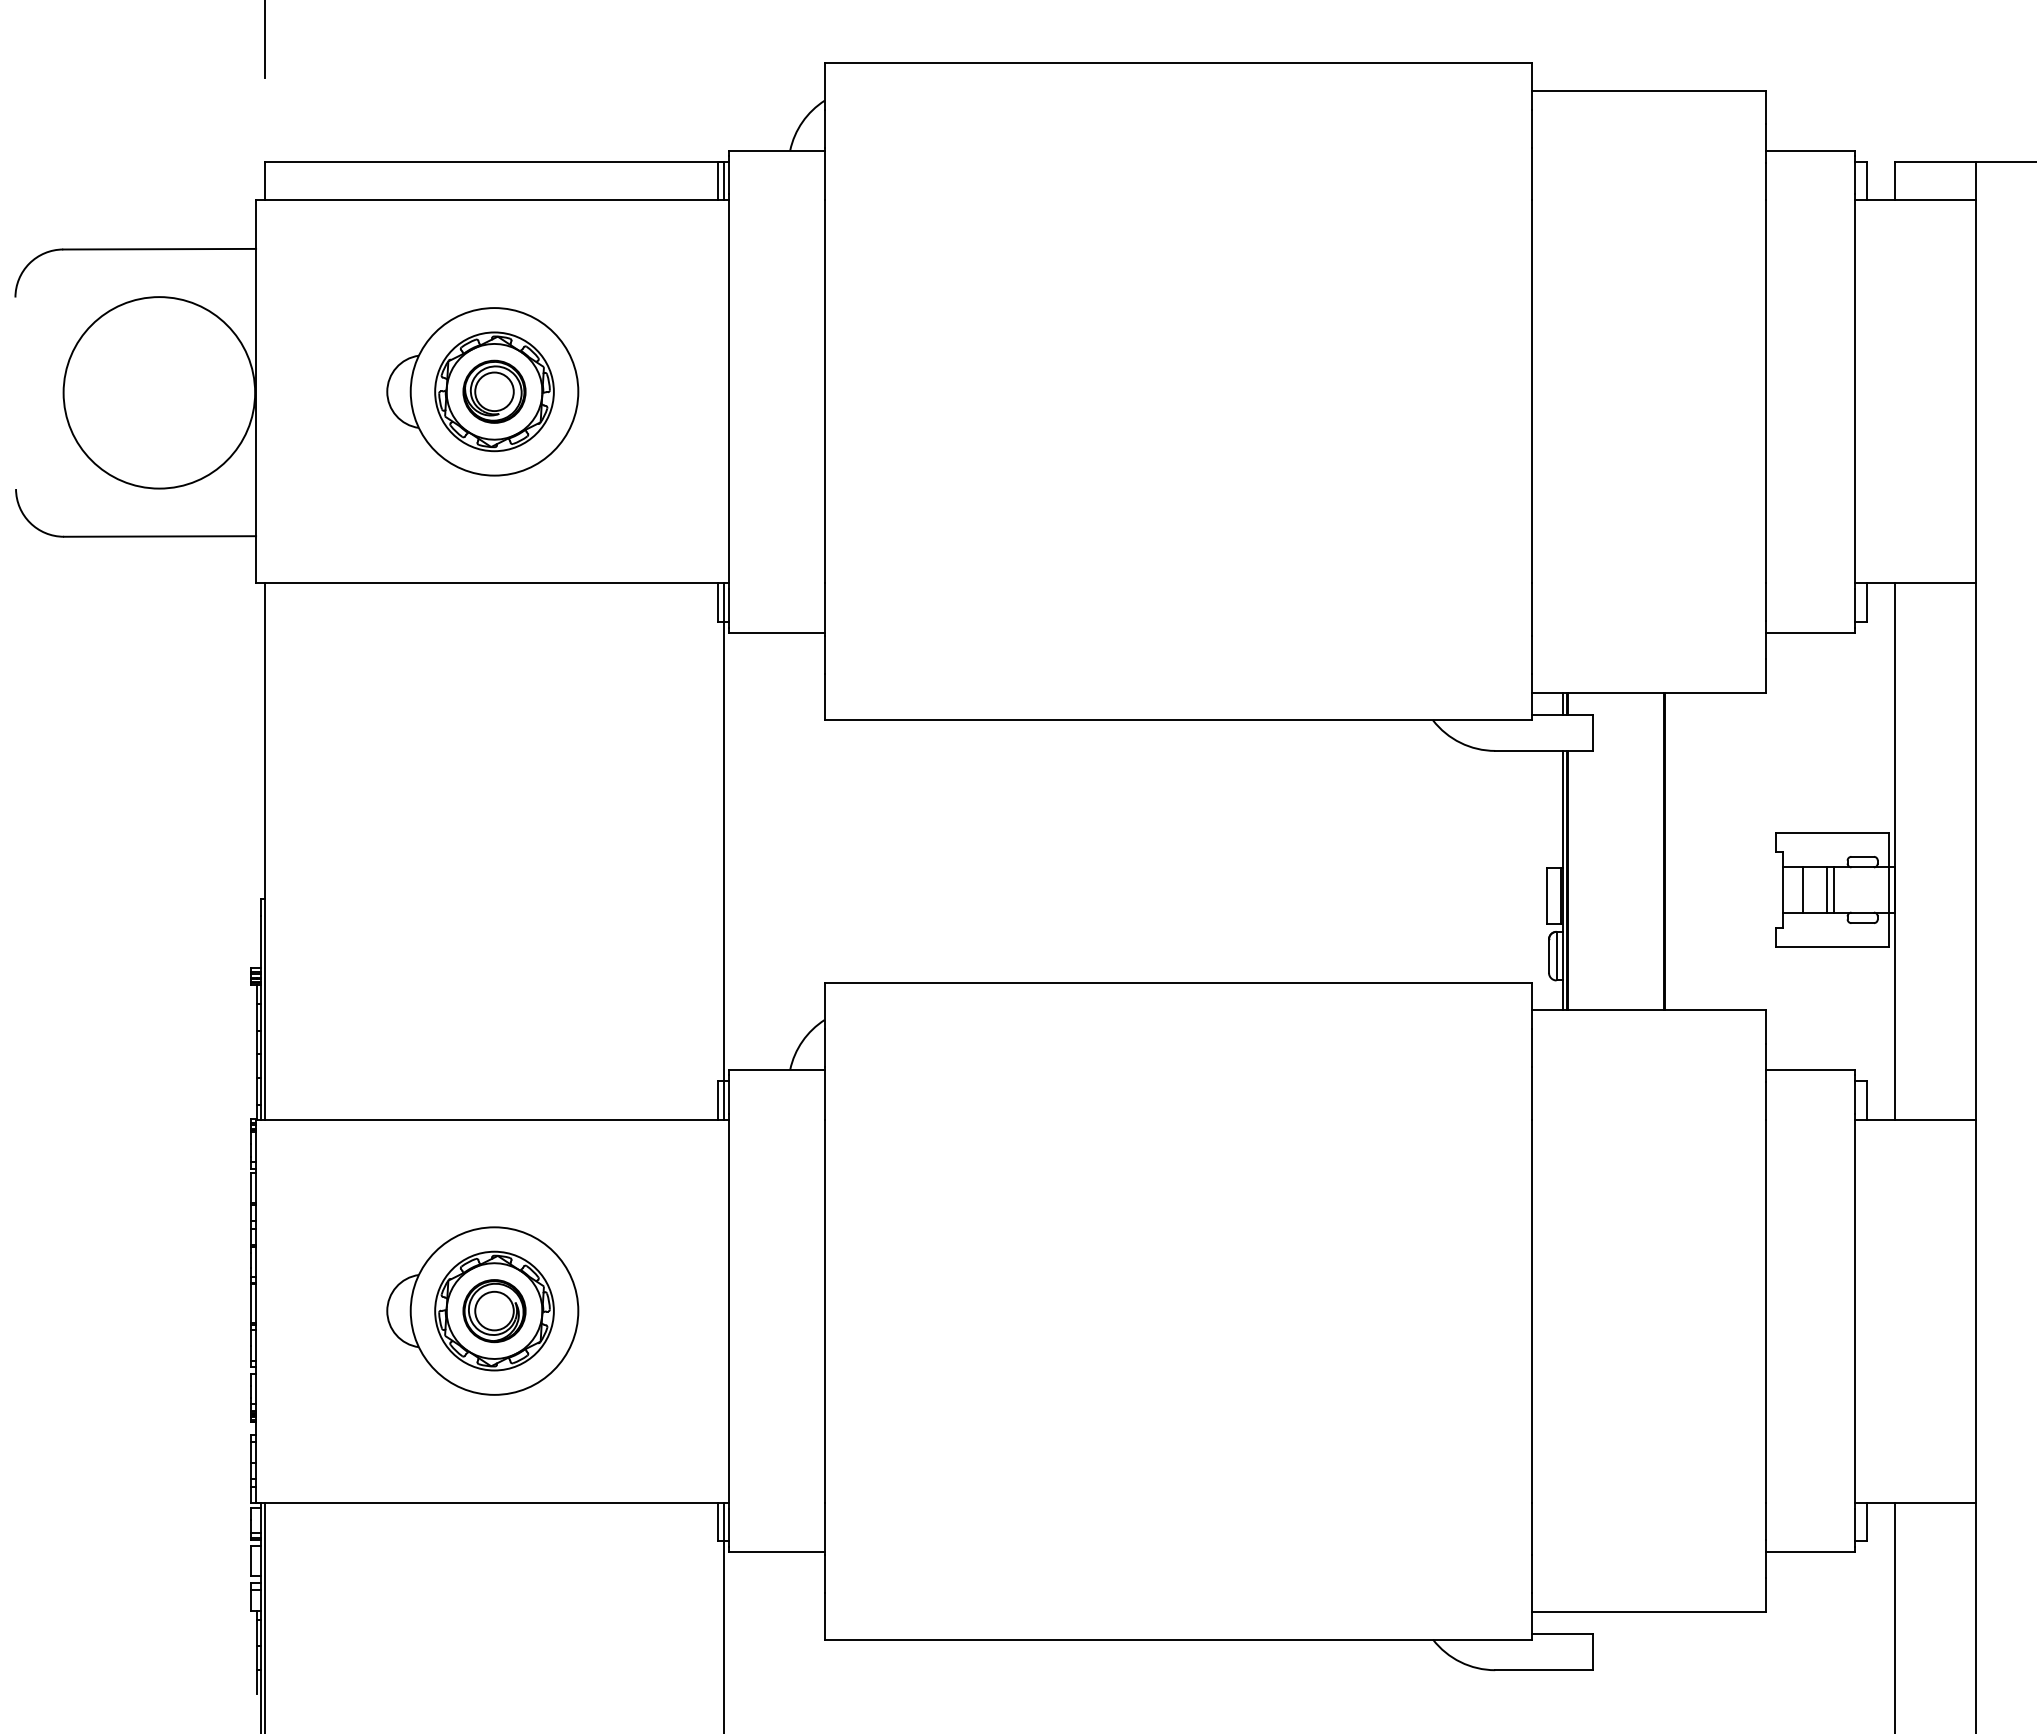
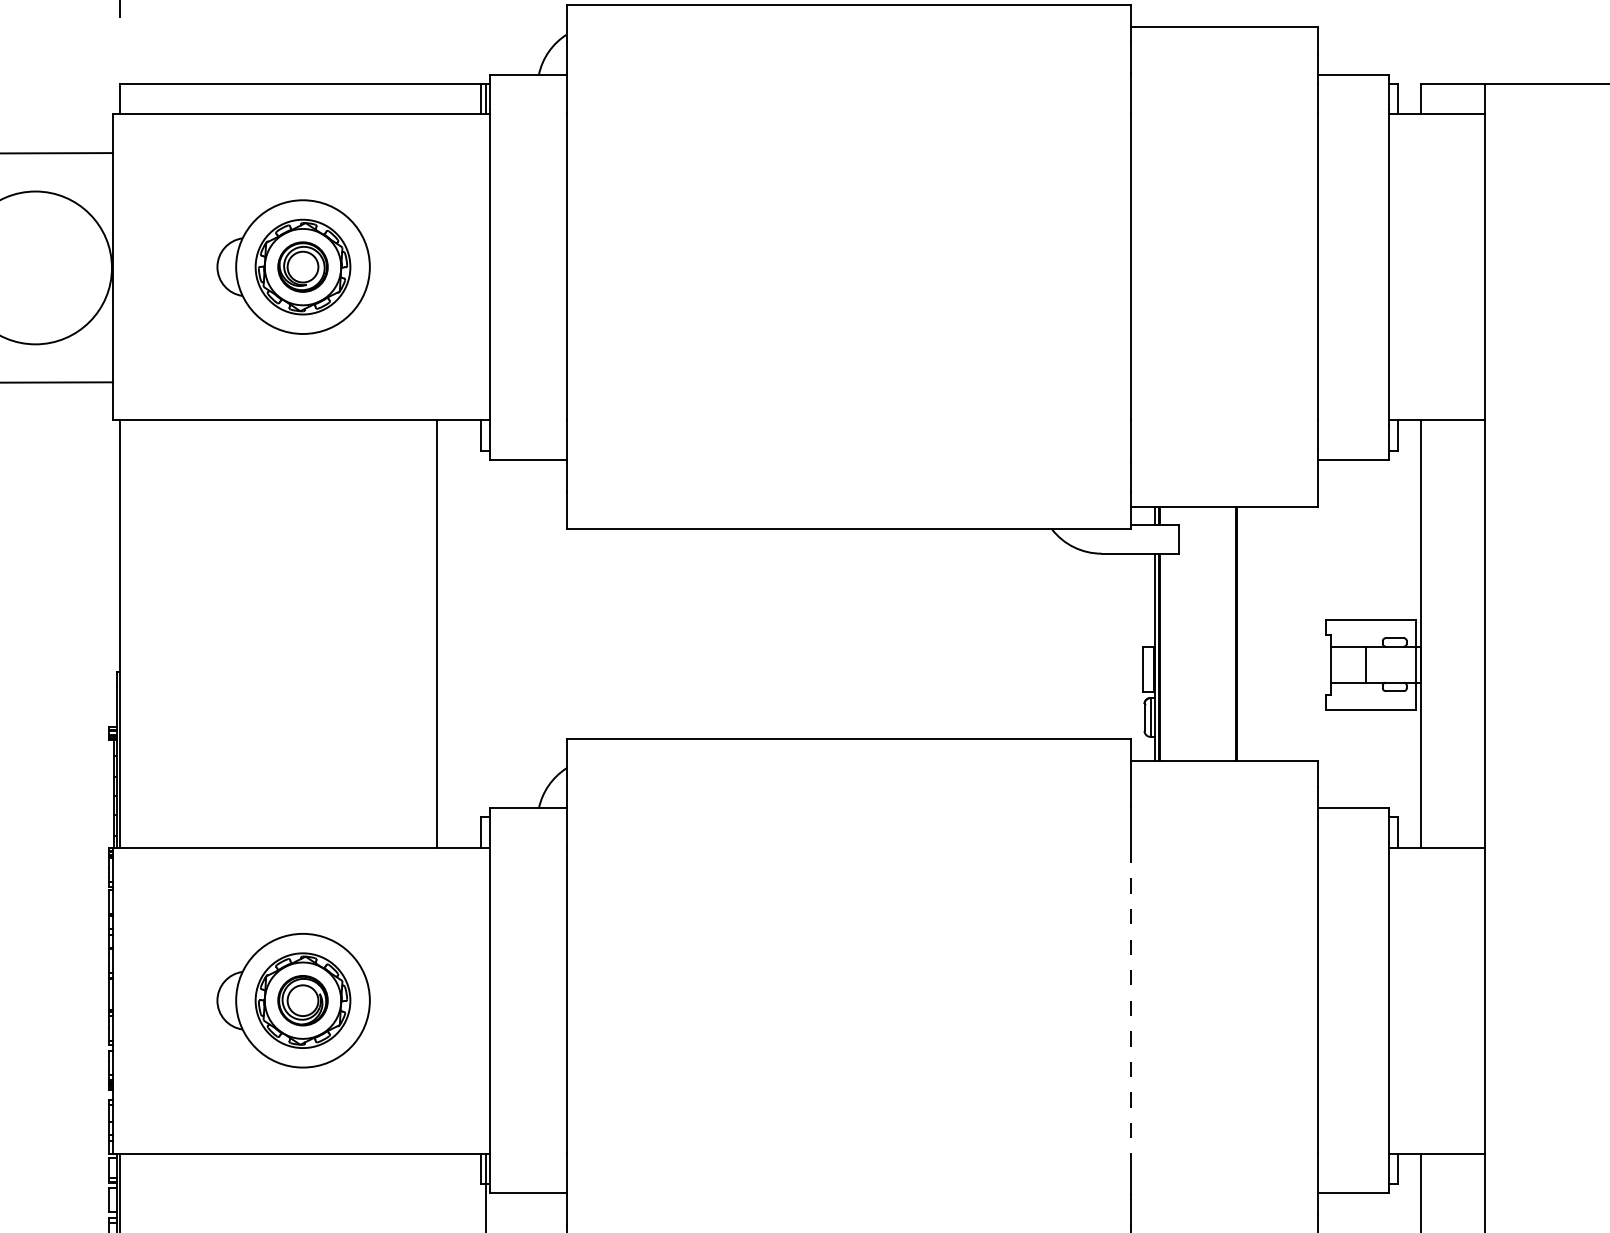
line: (724, 851) -> (437, 633), moved
line: (1803, 889) -> (1347, 664), removed
line: (1834, 889) -> (1372, 664), removed
line: (1531, 1311) -> (1130, 1001), solid -> dashed

